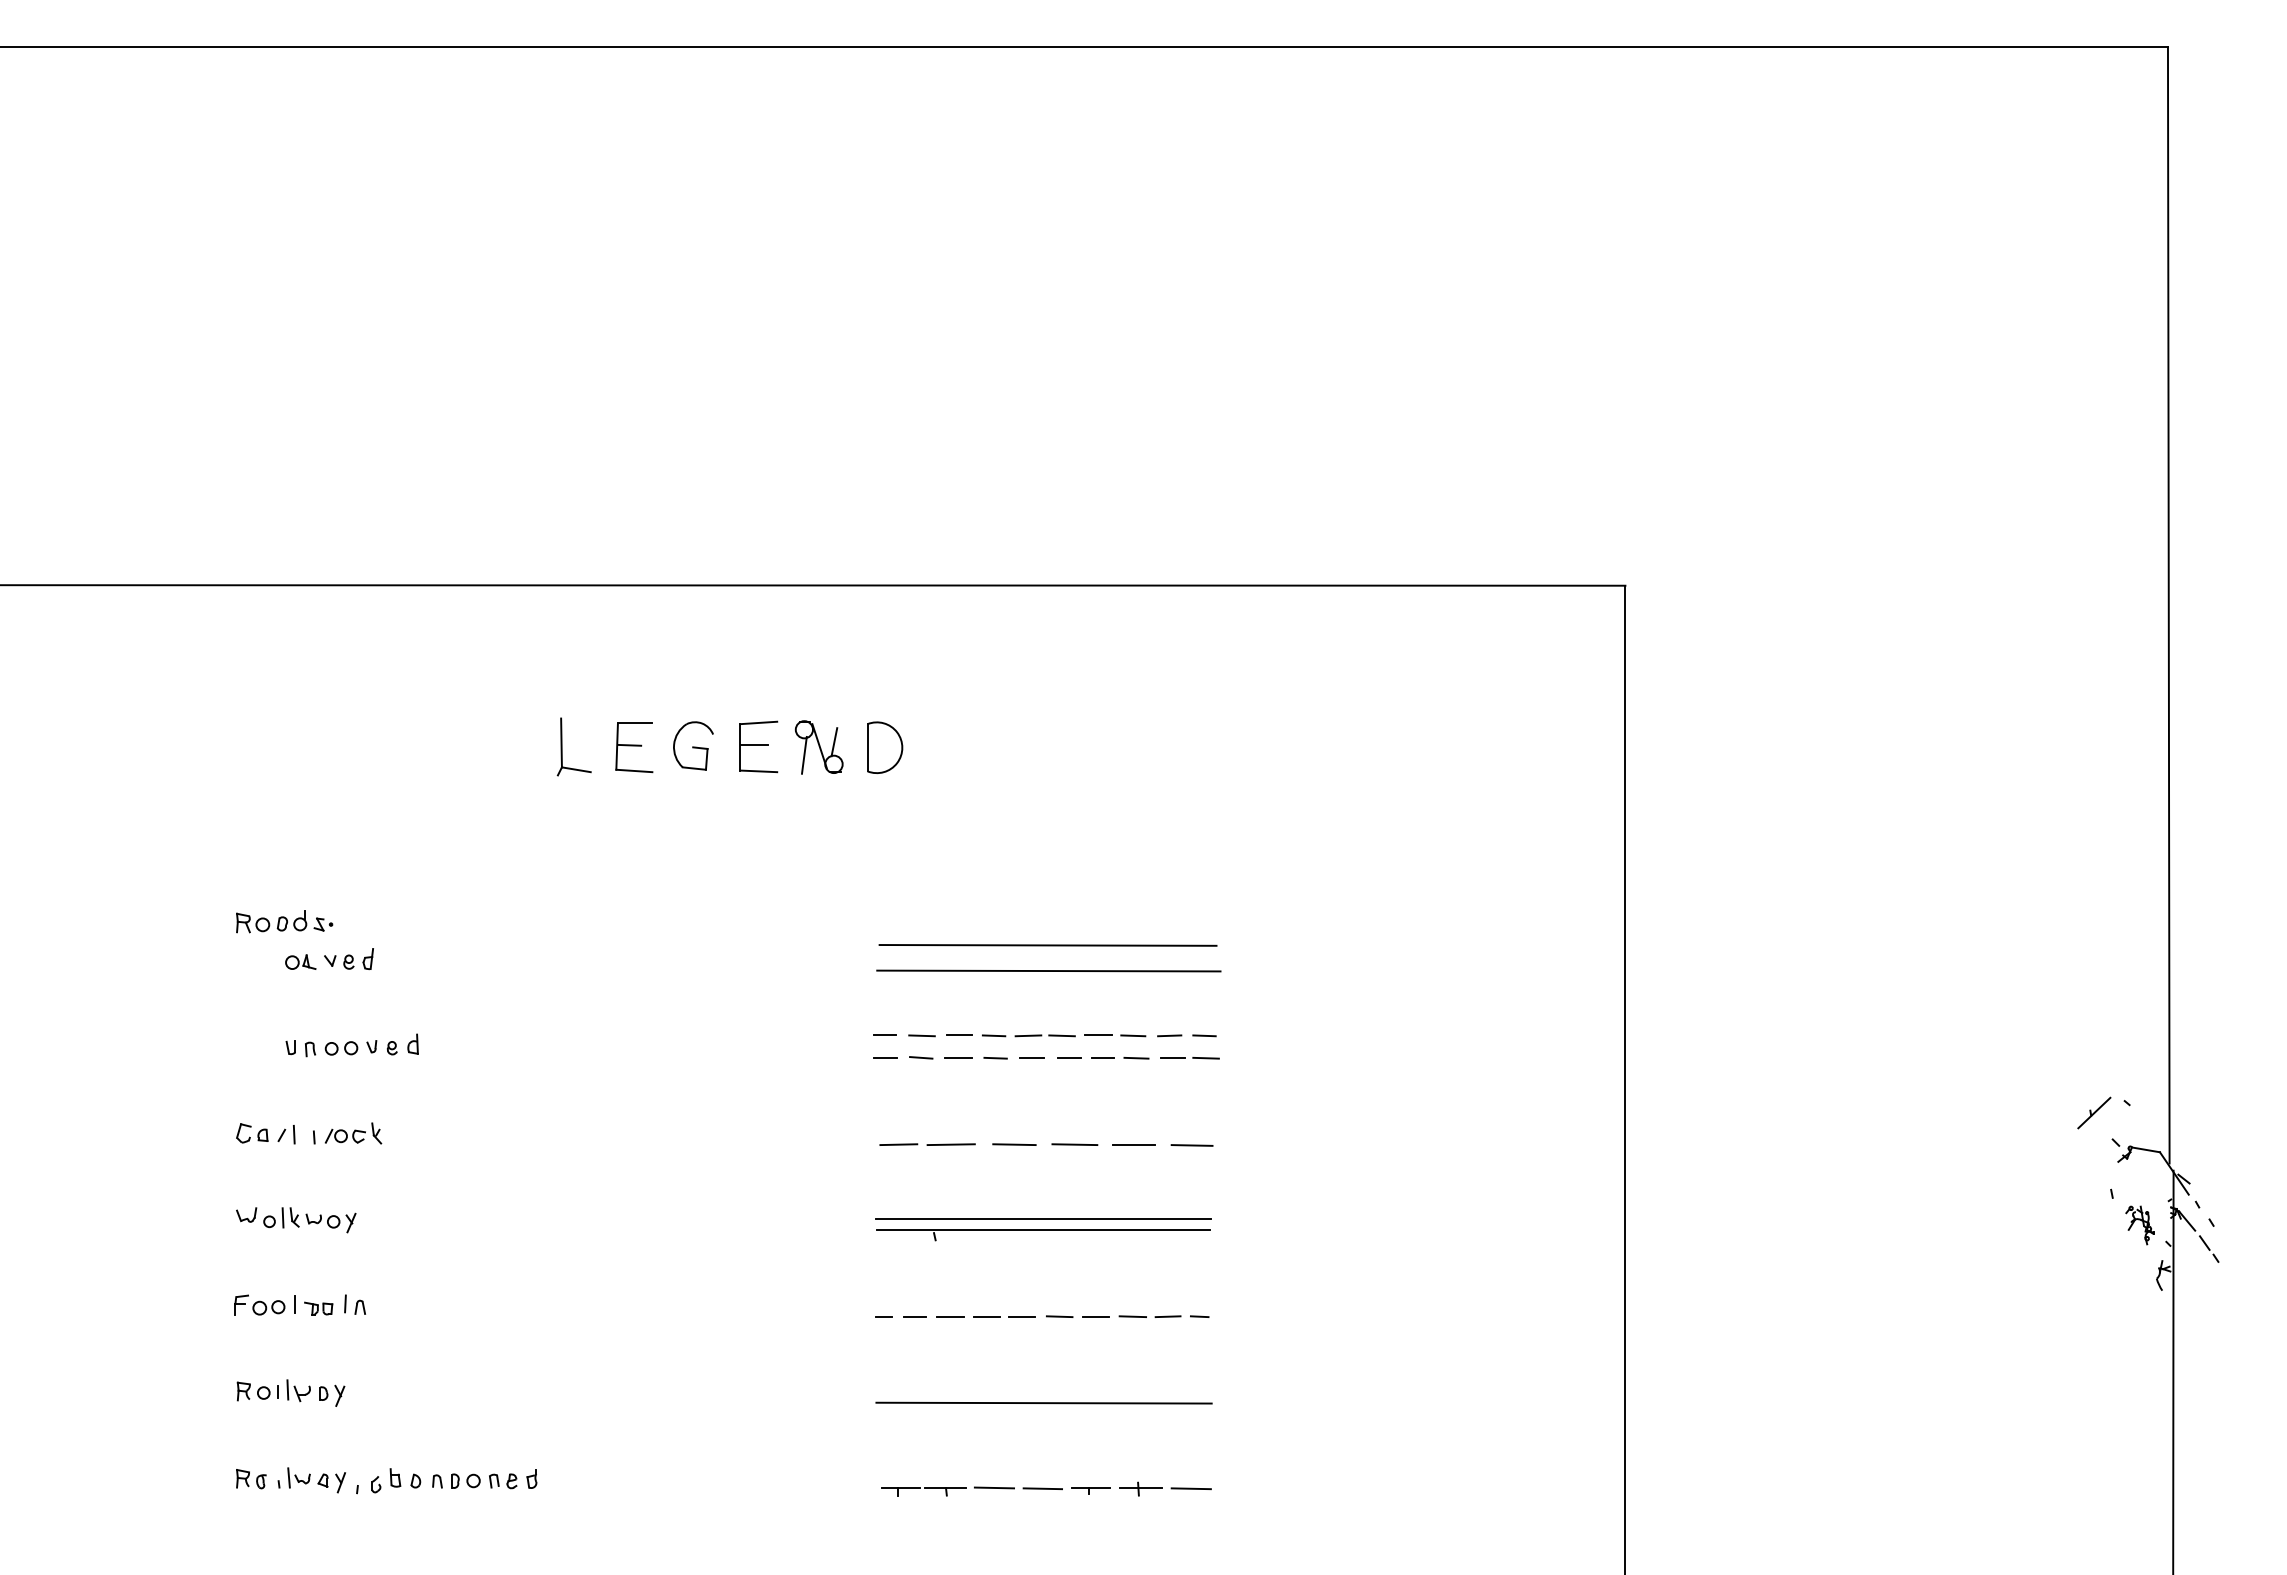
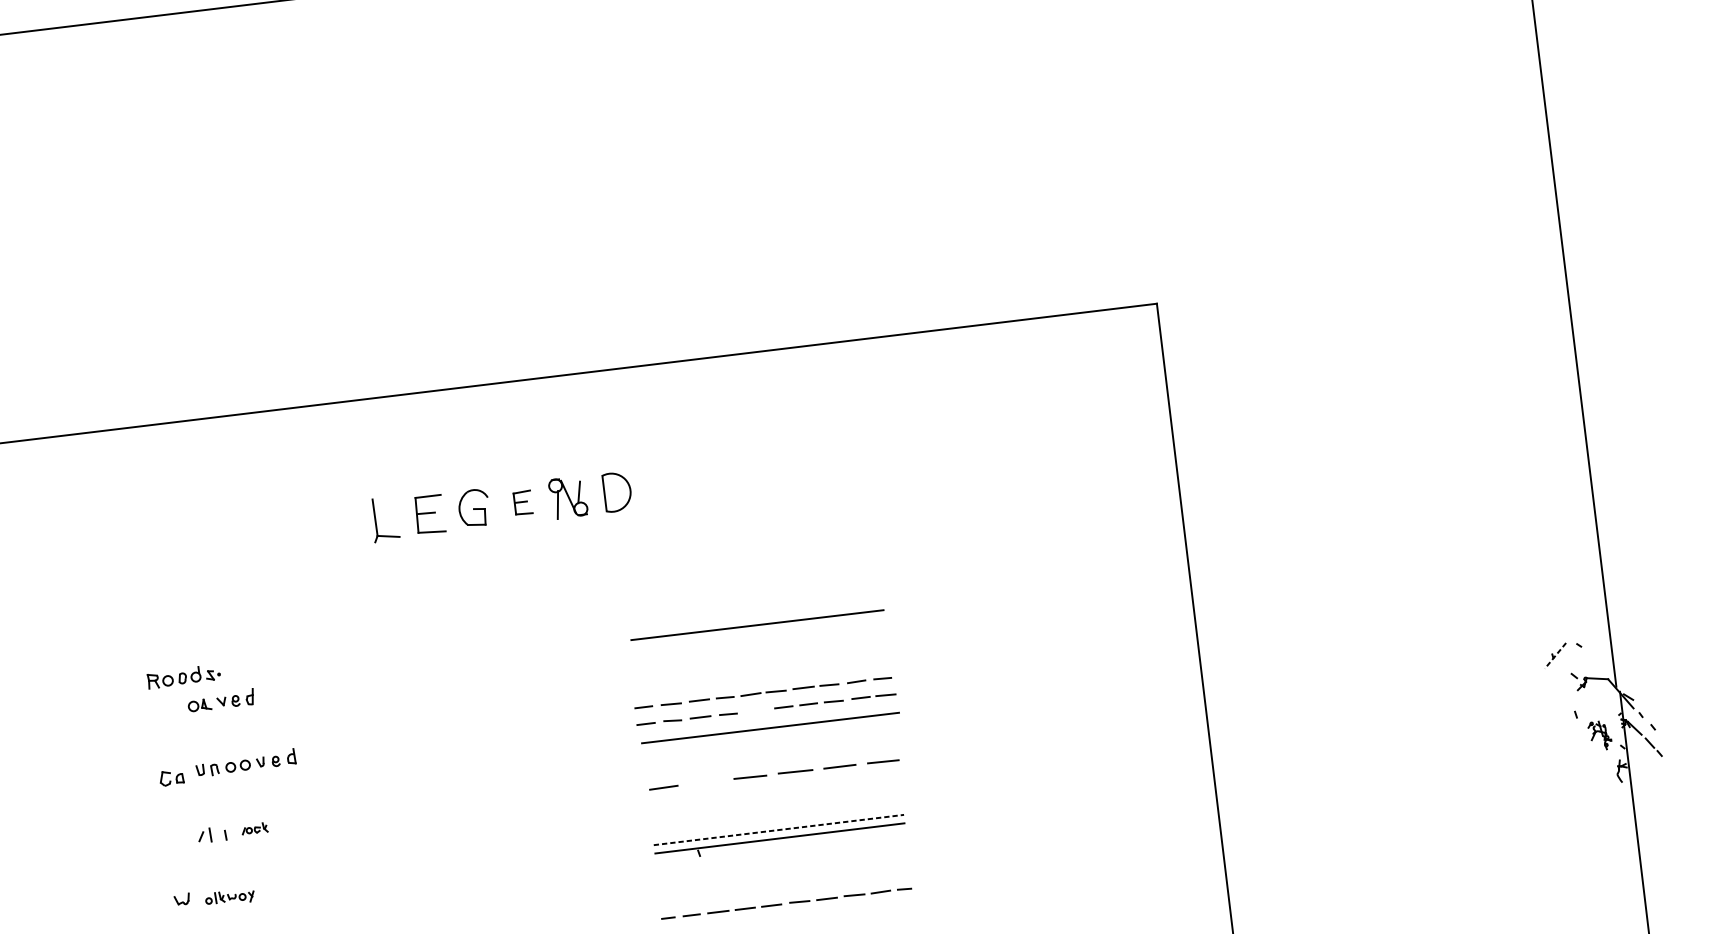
part: (758, 746) -> (522, 502), size x0.6
line: (1048, 970) -> (770, 727), moved
line: (1032, 1057) -> (755, 710), removed
line: (2094, 1113) -> (1555, 656), solid -> dashed
part: (252, 1133) -> (171, 778), moved
part: (353, 1133) -> (254, 828), size x0.6
line: (950, 1144) -> (702, 782), removed
line: (1044, 1218) -> (779, 829), solid -> dashed
part: (309, 1220) -> (229, 897), size x0.7

